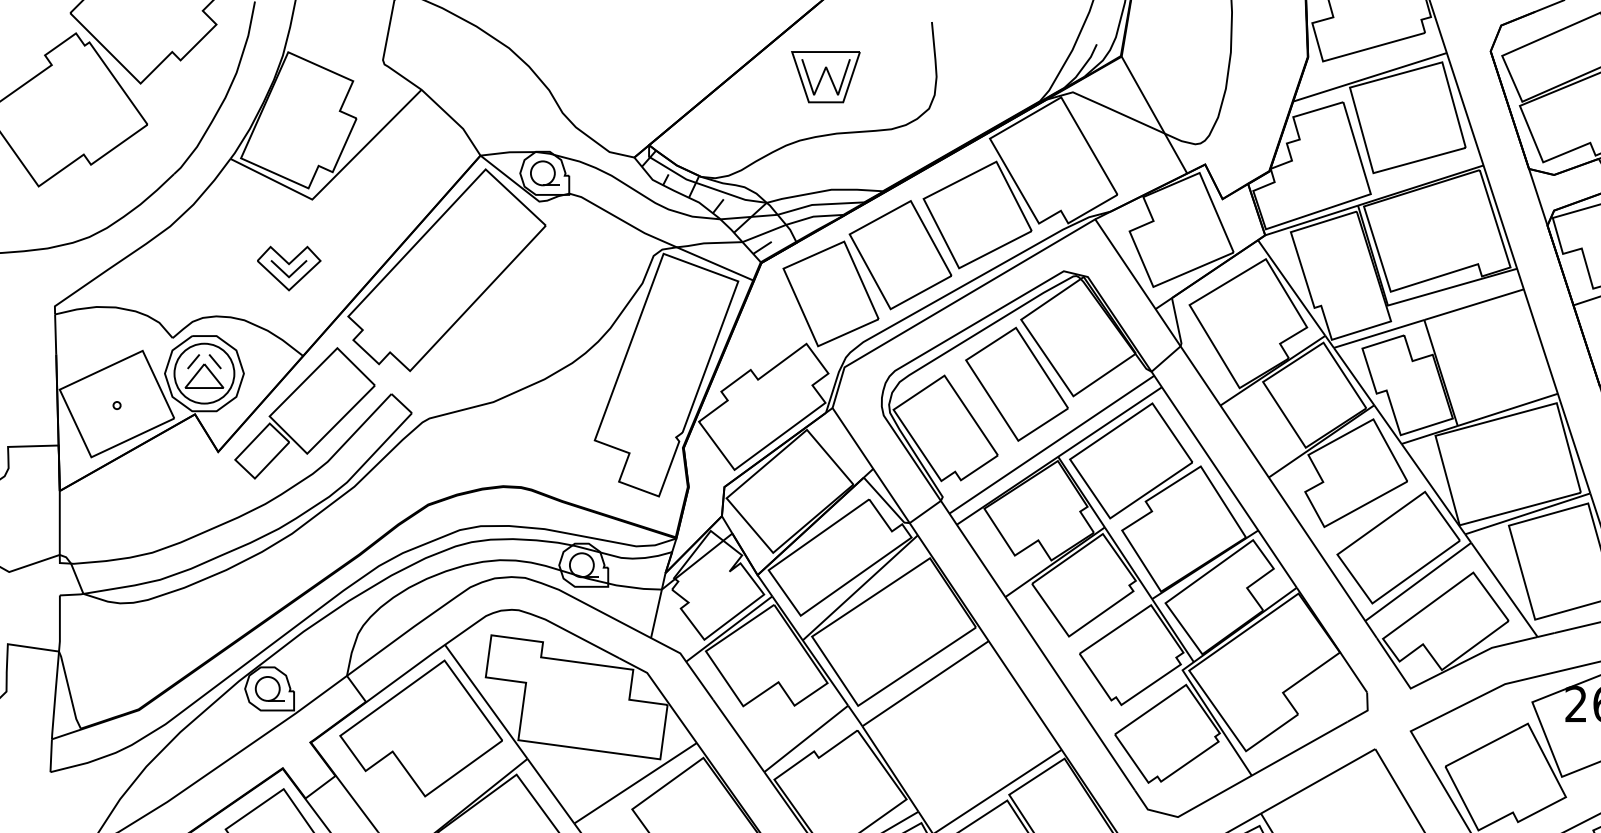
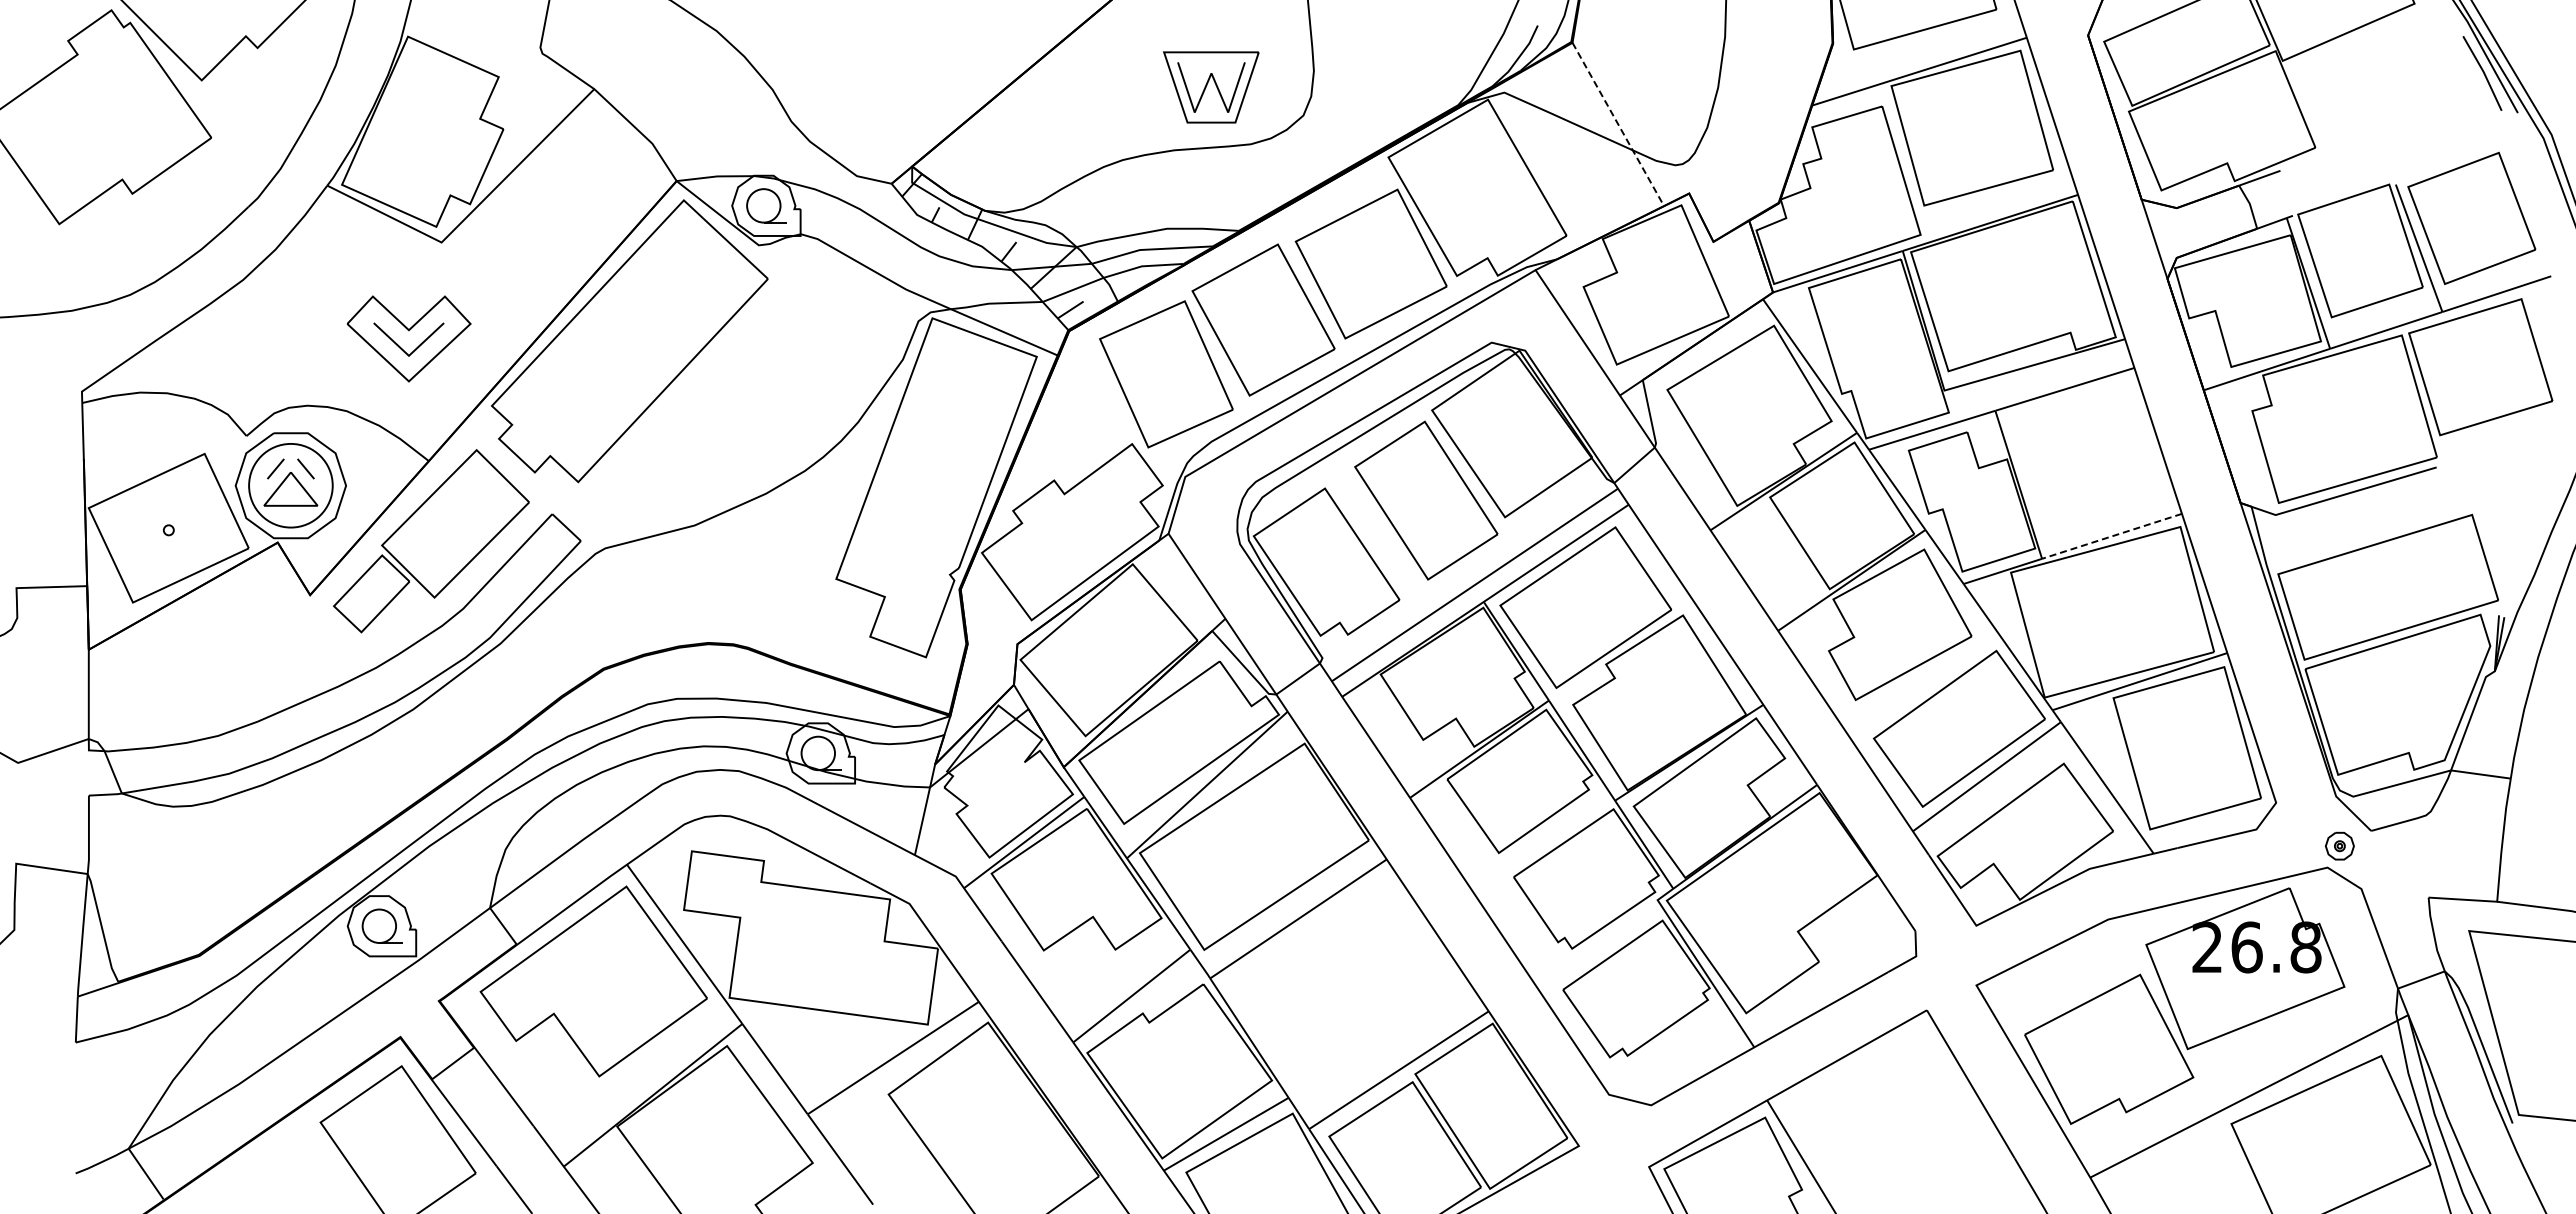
part: (826, 77) -> (1211, 87), moved
line: (1154, 115) -> (1618, 125), solid -> dashed
part: (289, 268) -> (409, 338), size x1.4
line: (1507, 409) -> (2111, 536), solid -> dashed

